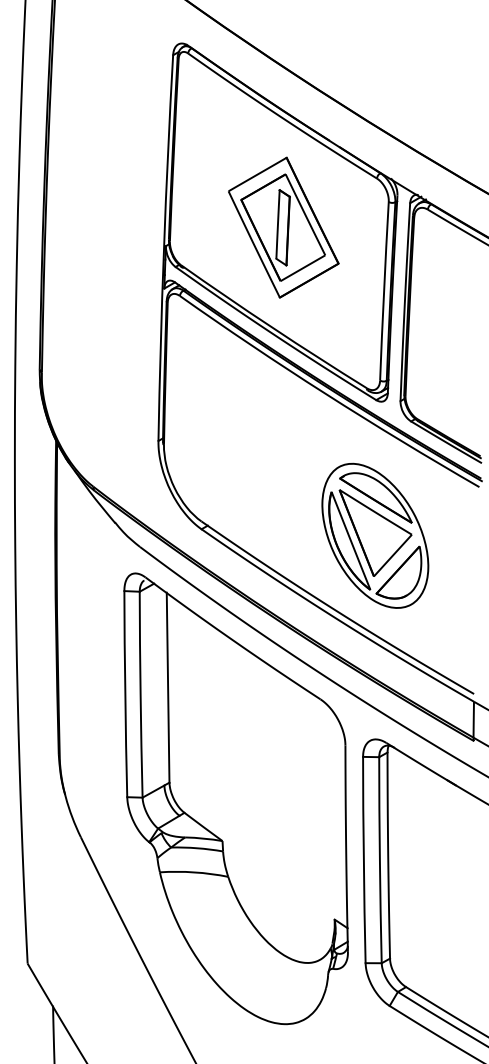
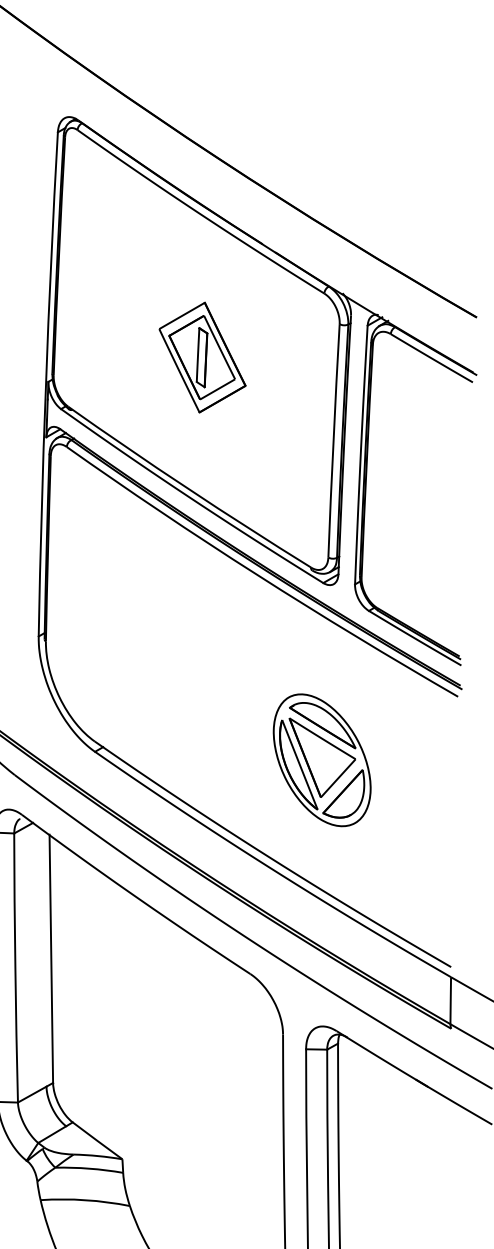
part: (283, 227) -> (202, 357), size x0.6
part: (375, 535) -> (322, 759), size x0.7

